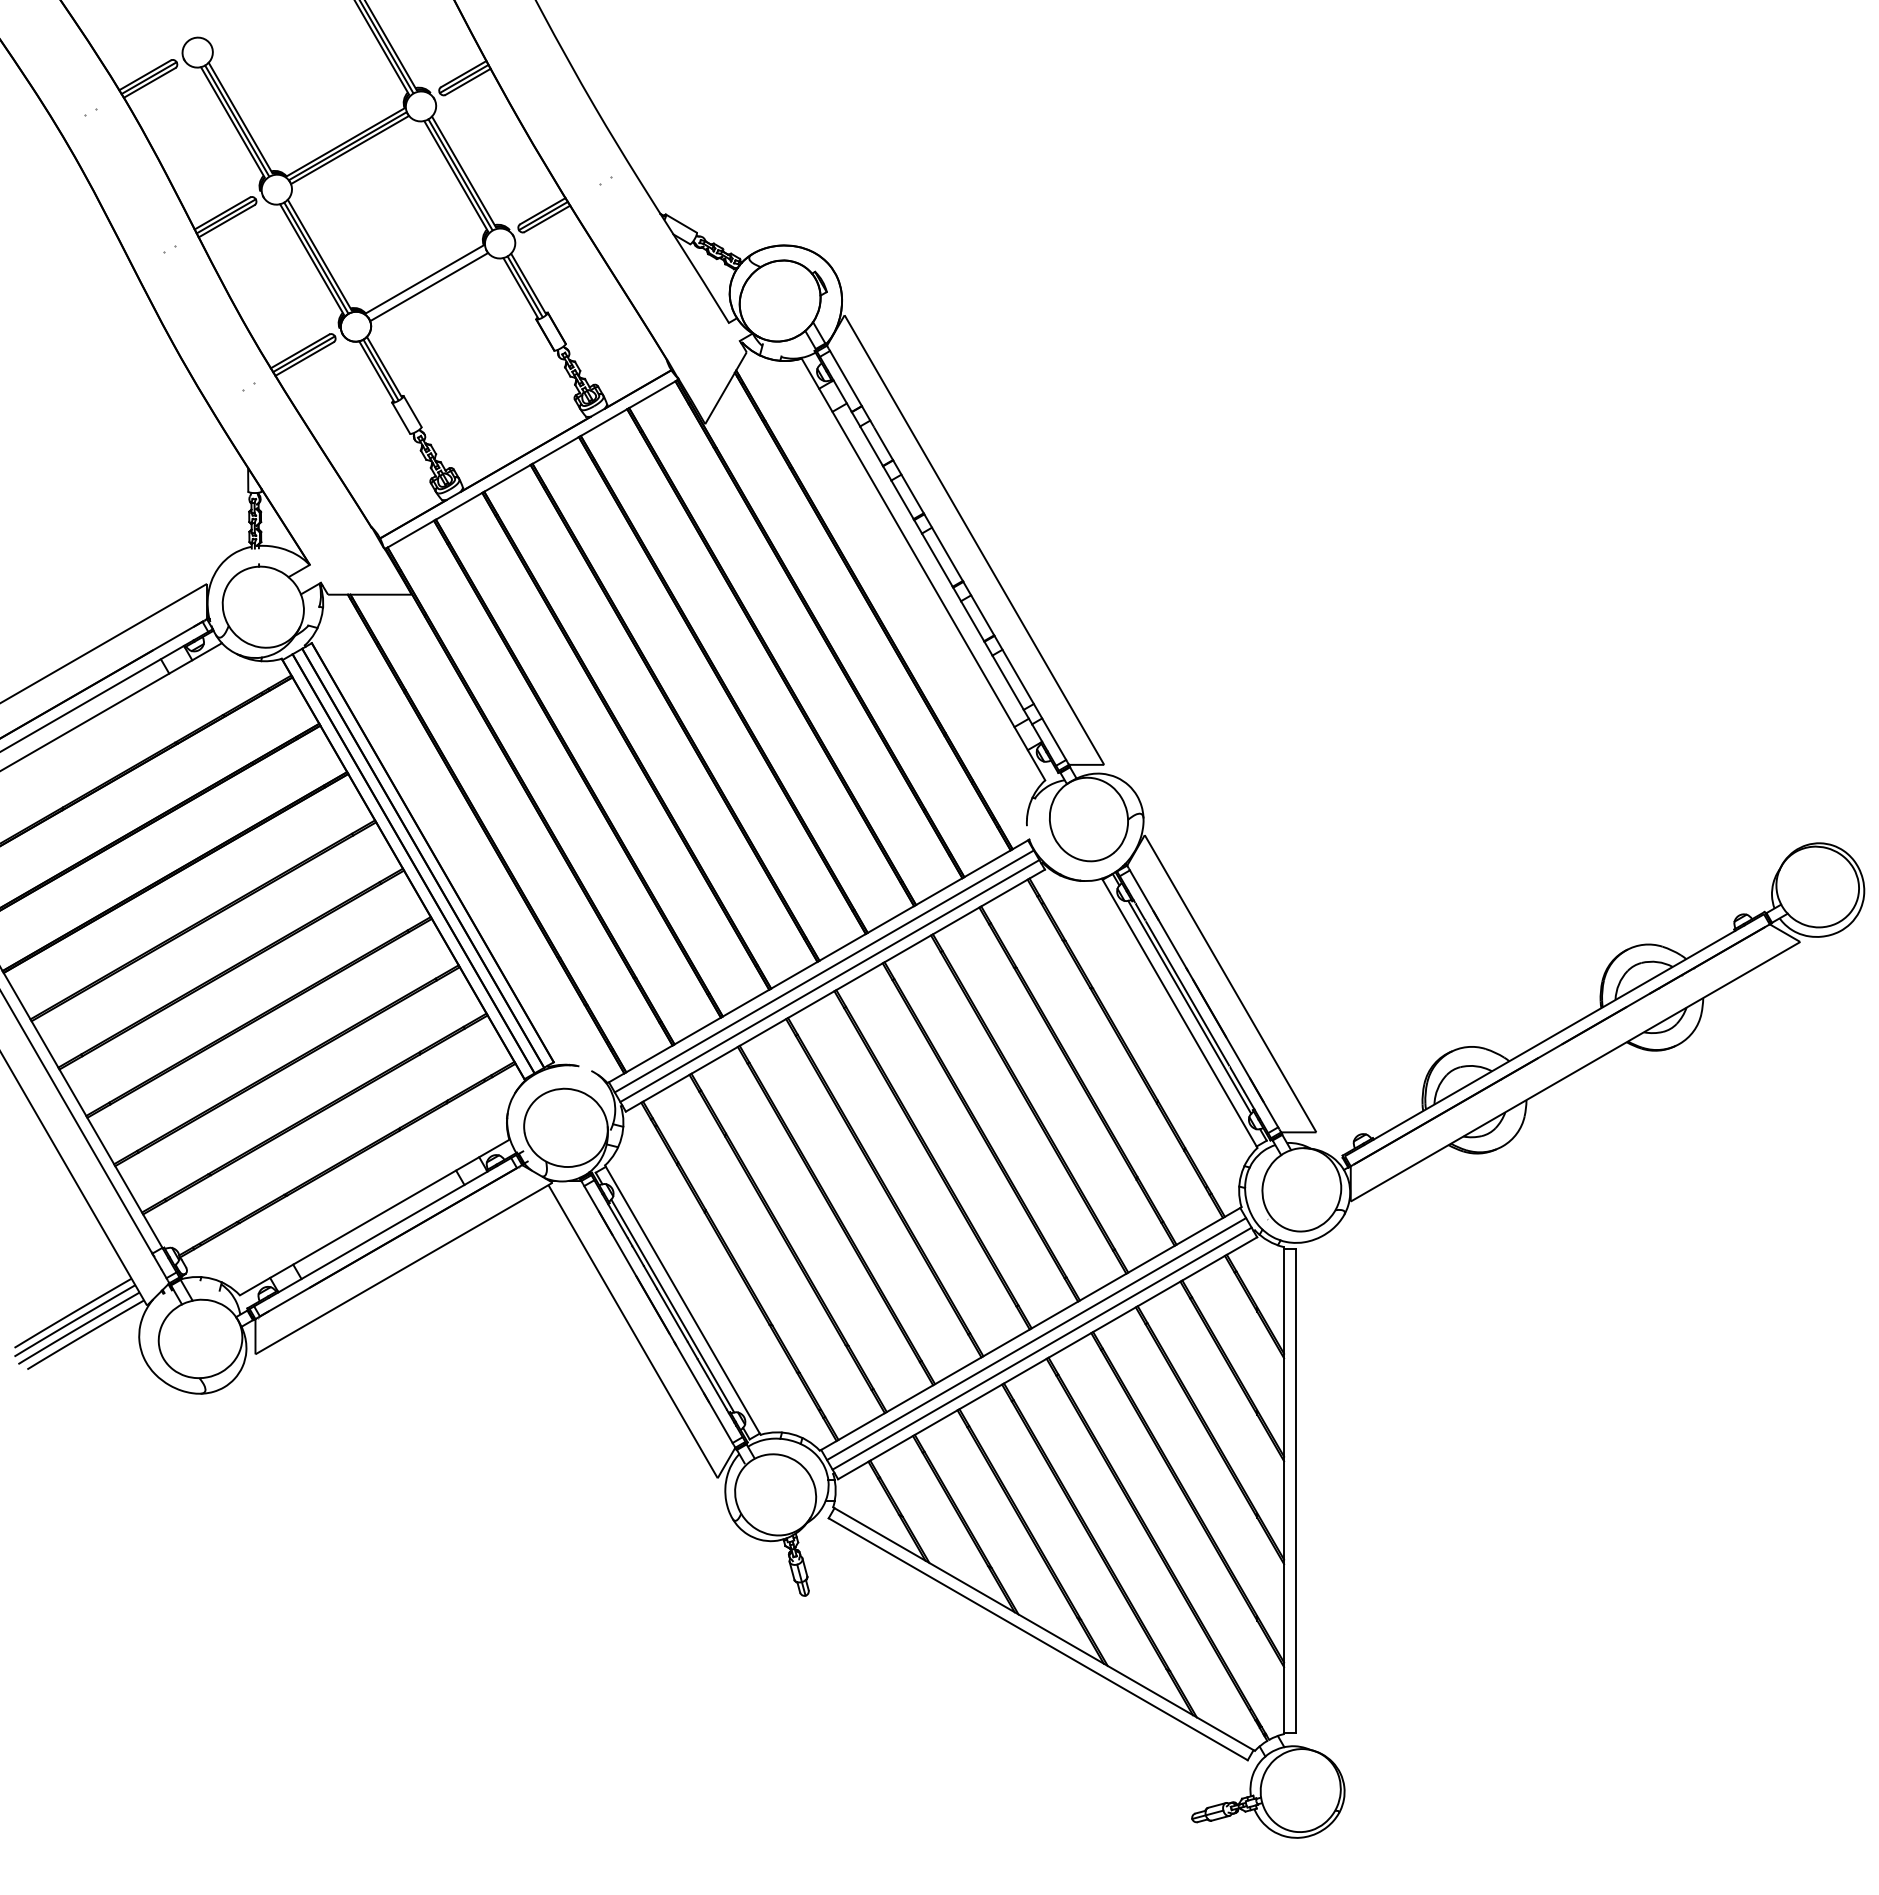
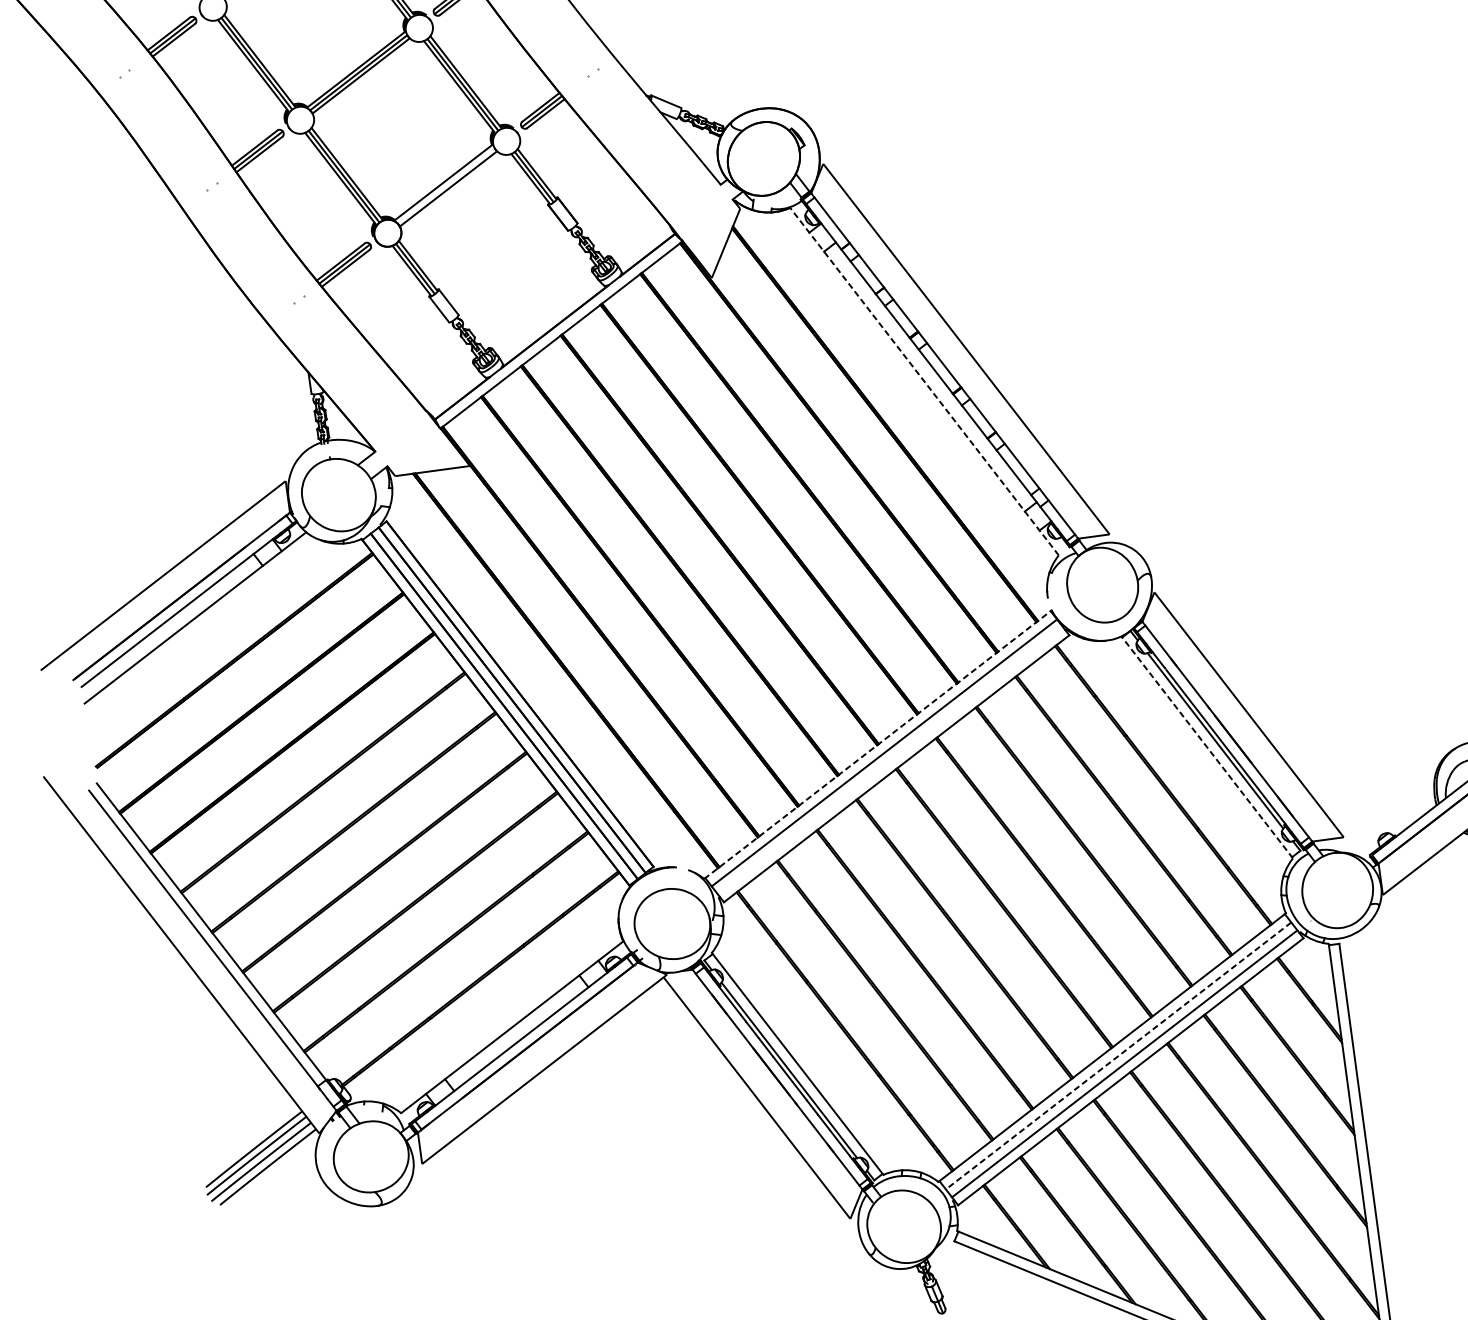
line: (923, 569) -> (924, 381), solid -> dashed
line: (818, 961) -> (878, 744), solid -> dashed
line: (829, 981) -> (890, 761), removed
line: (1179, 1013) -> (1207, 747), solid -> dashed
line: (1036, 1339) -> (1118, 1056), solid -> dashed

